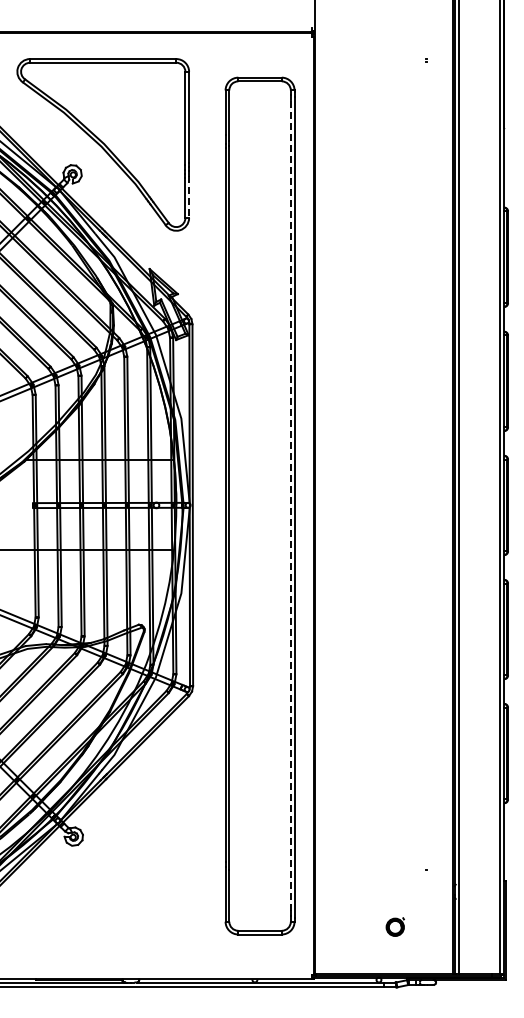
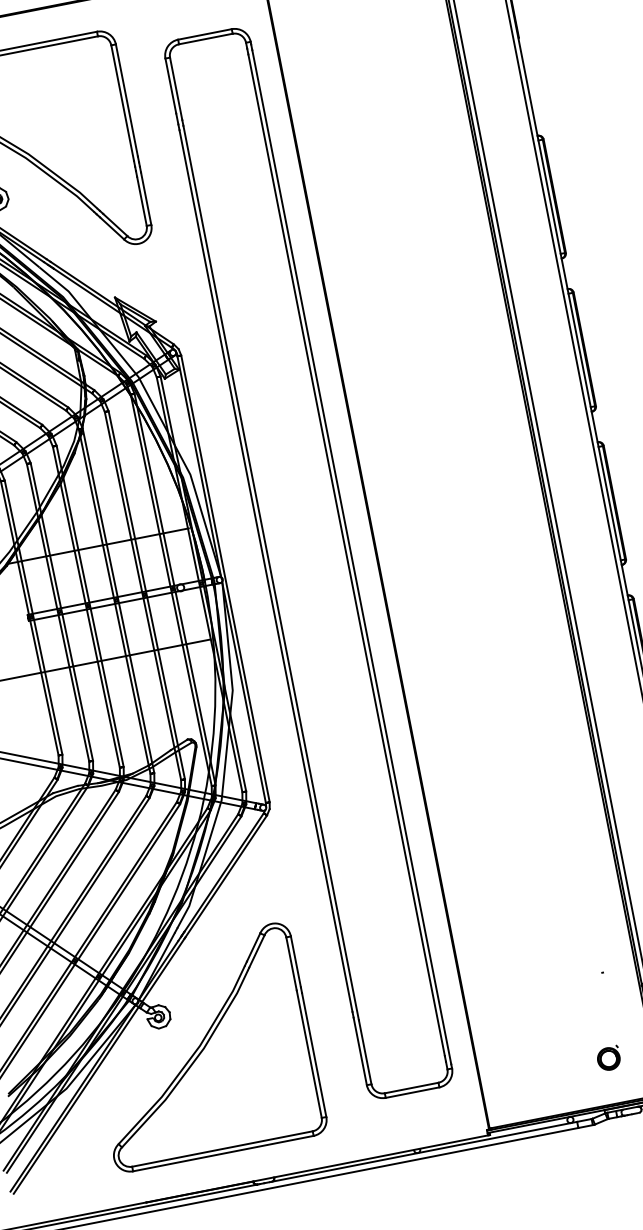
line: (189, 197) -> (146, 199), dashed -> solid
line: (290, 505) -> (346, 555), dashed -> solid
part: (102, 866) -> (201, 1046), added
part: (394, 926) -> (607, 1058), moved

